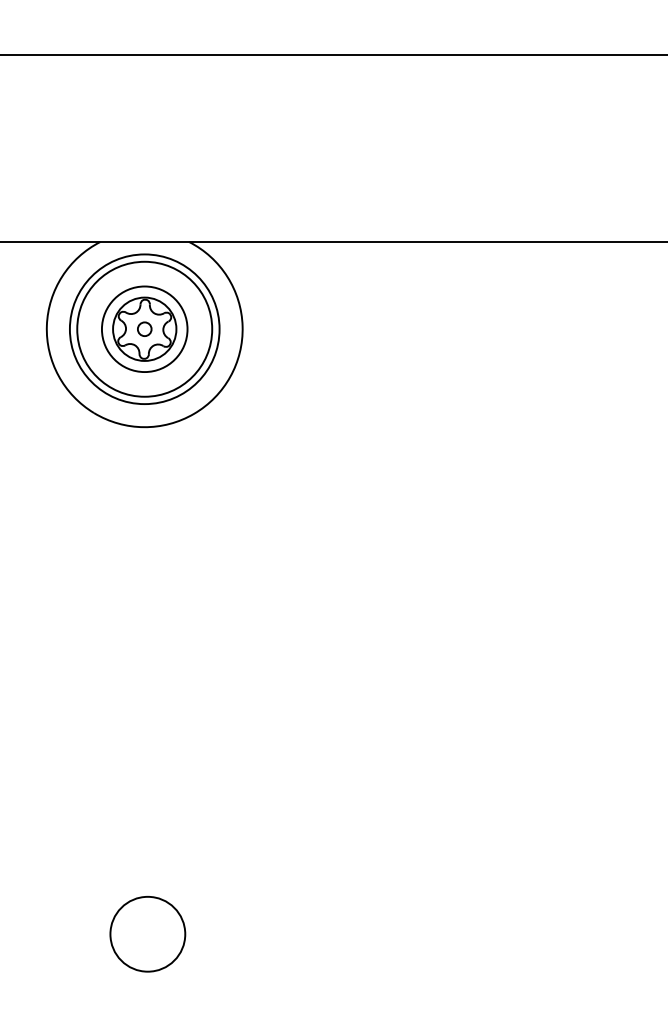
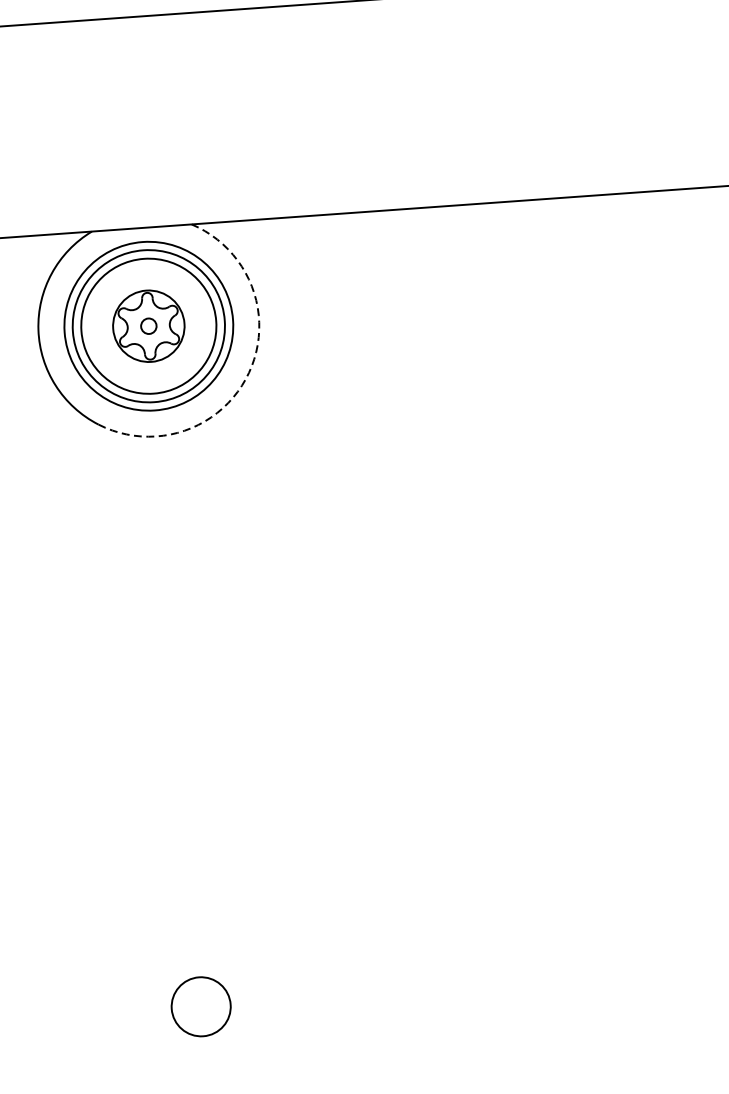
circle: (144, 329) -> (148, 326), size x1.4
arc: (230, 376) -> (249, 372), solid -> dashed
circle: (147, 934) -> (200, 1007), size x0.7

